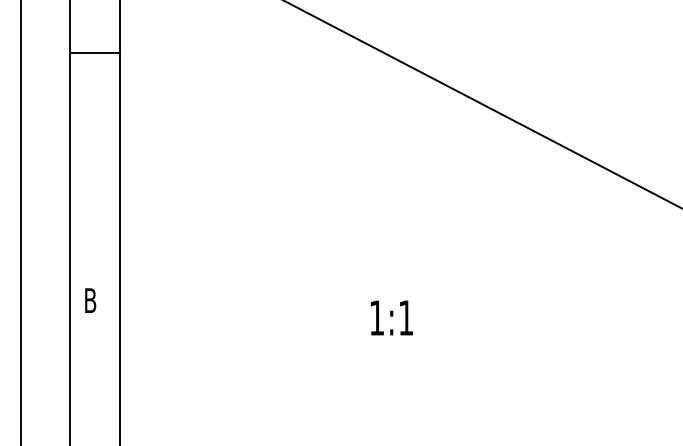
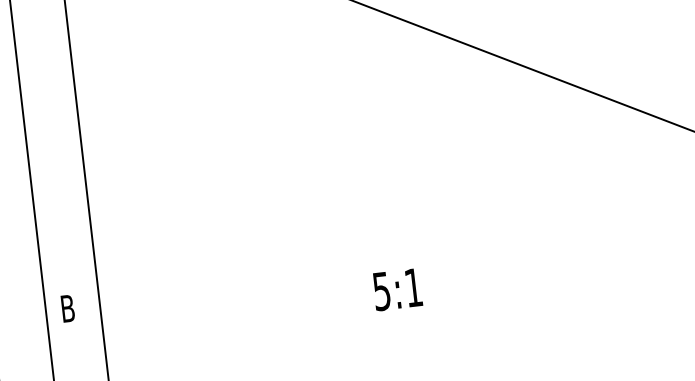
line: (94, 52) -> (40, 38), removed
text: (376, 317) -> (381, 290), 1:1 -> 5:1

